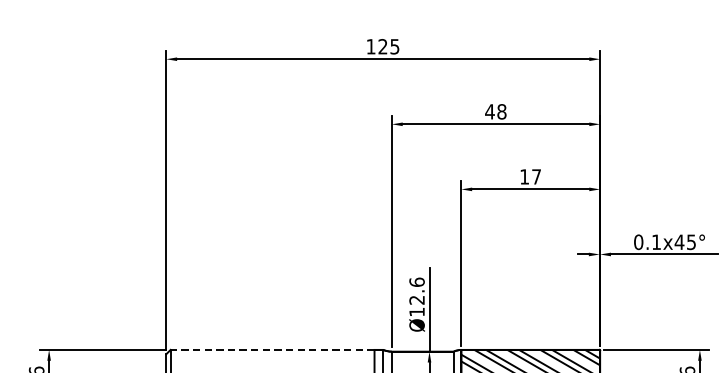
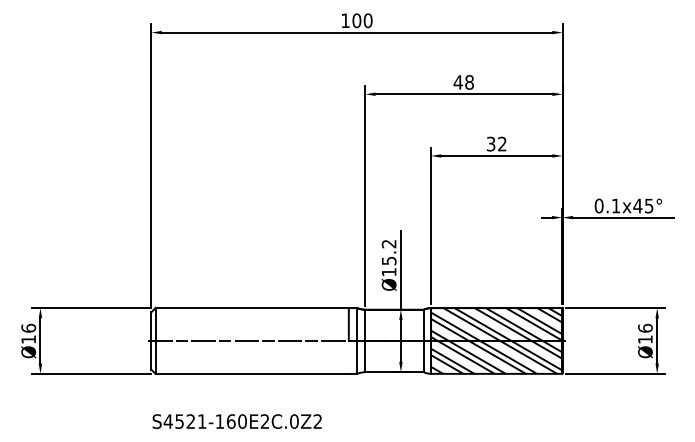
text: (388, 46) -> (362, 20), 125 -> 100
text: (530, 176) -> (496, 143), 17 -> 32
text: (416, 291) -> (388, 252), Ø12.6 -> Ø15.2
line: (272, 350) -> (252, 308), dashed -> solid

